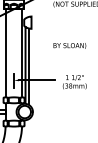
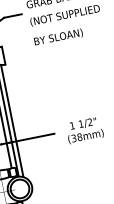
text: (69, 45) -> (57, 36), moved

